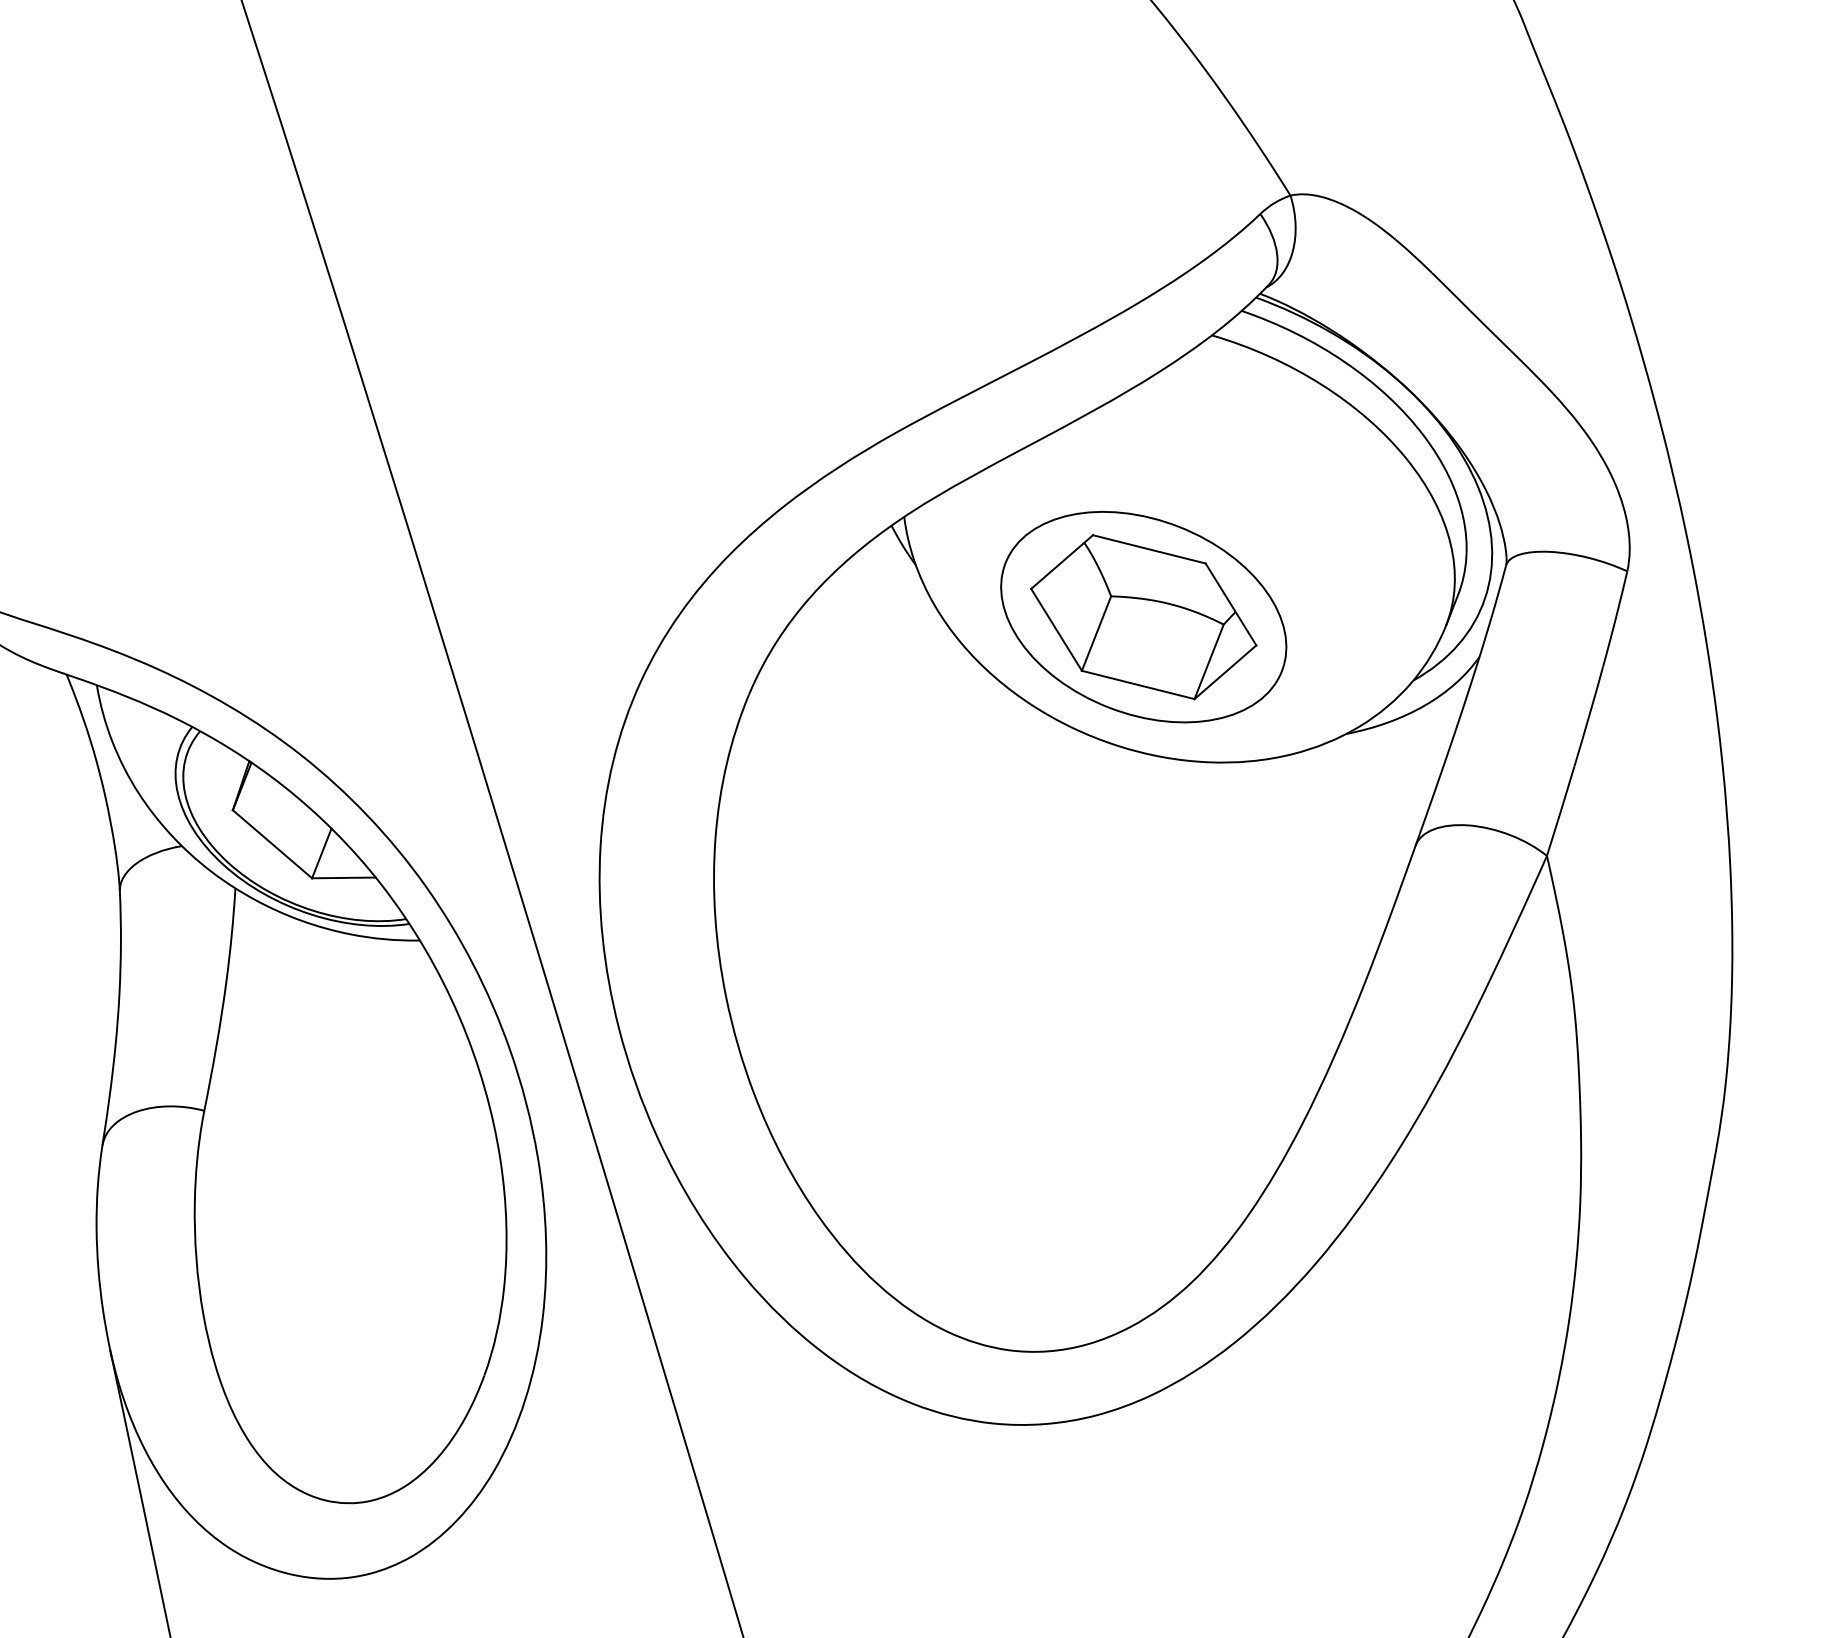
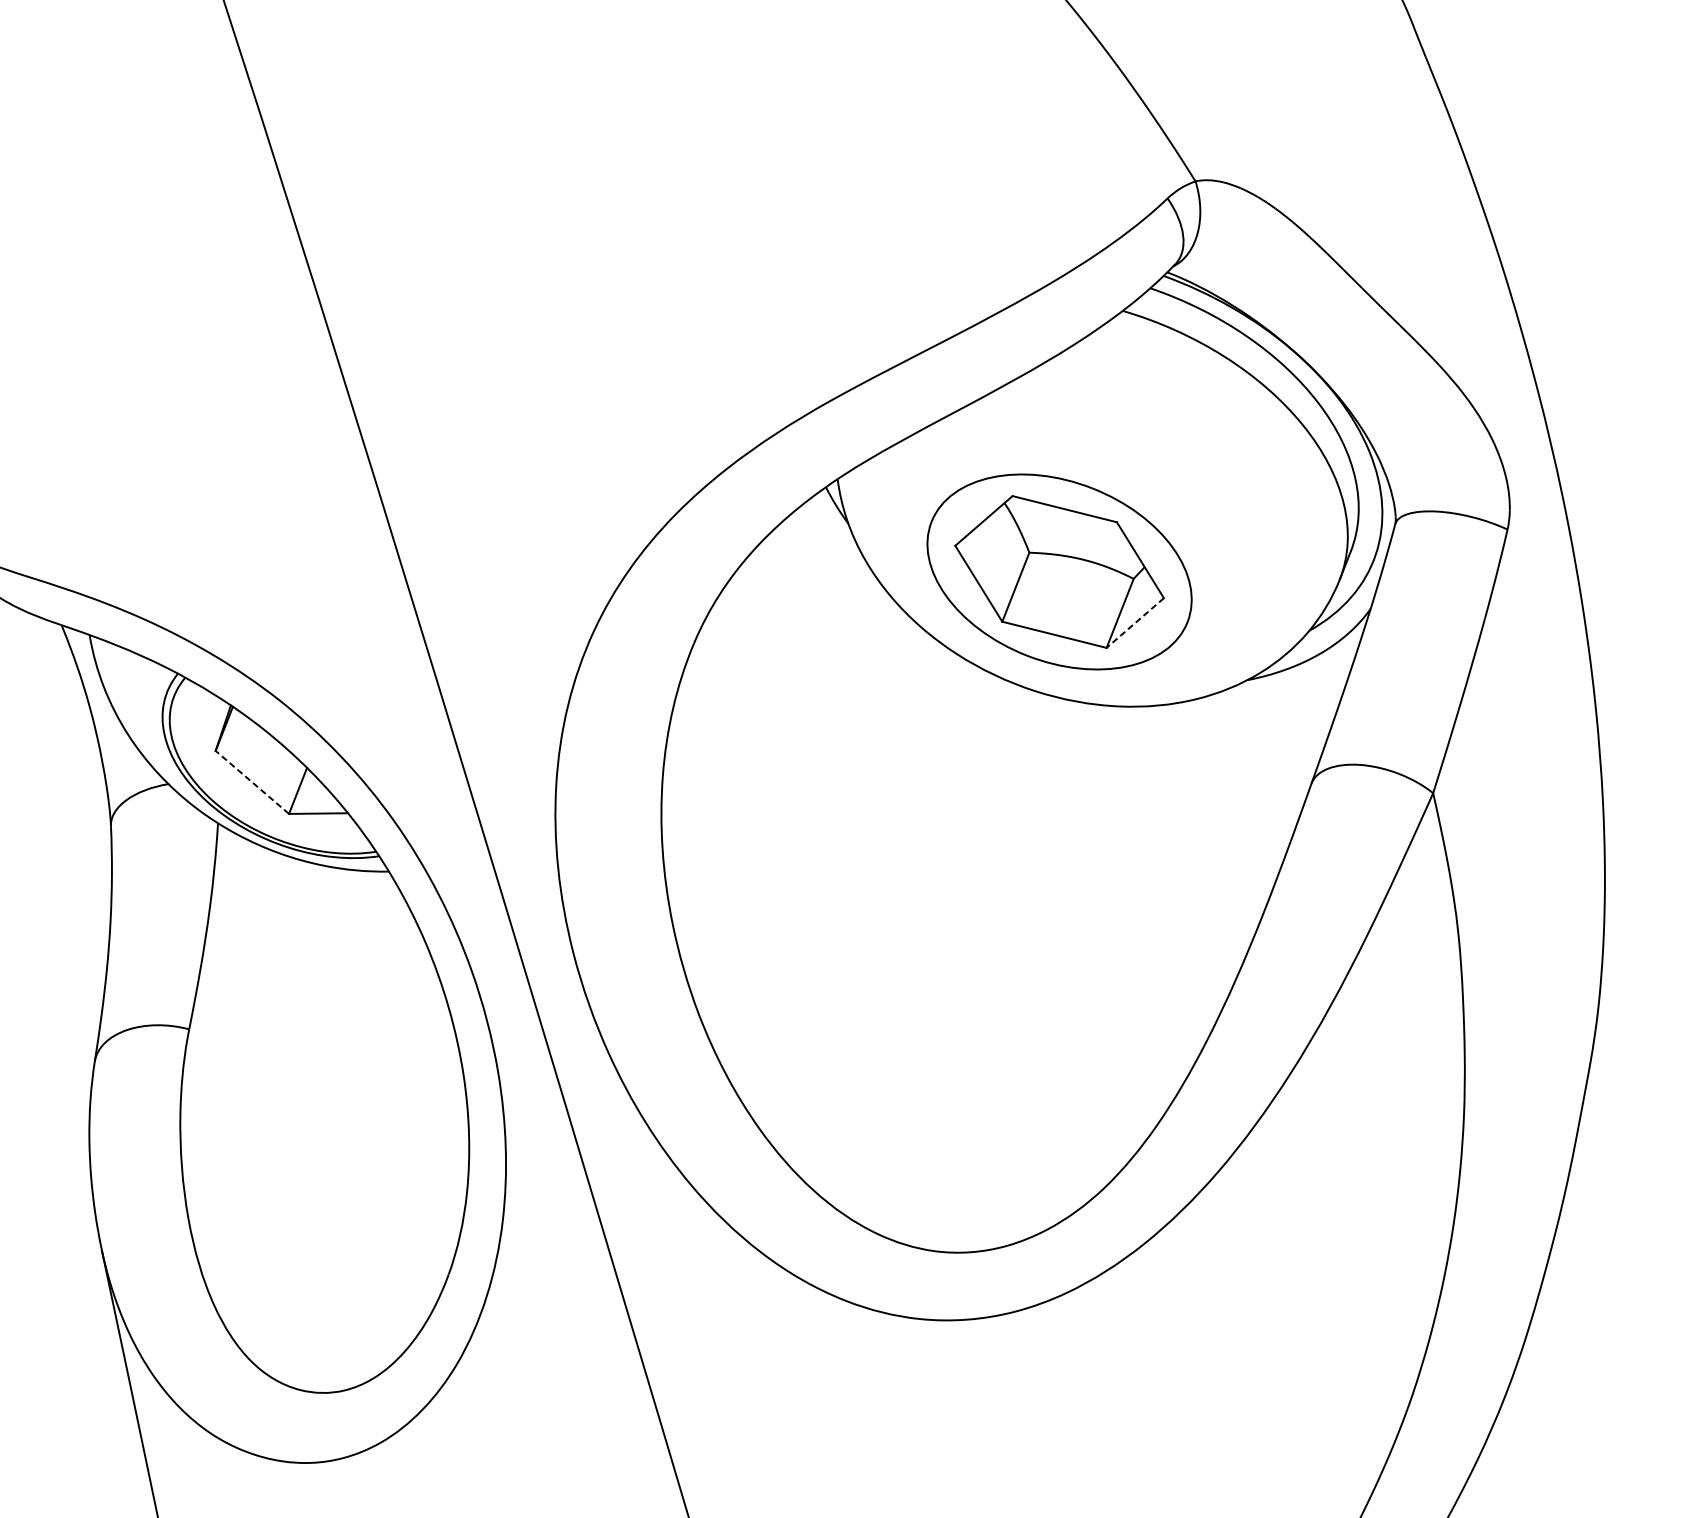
line: (1225, 672) -> (1135, 623), solid -> dashed
line: (272, 843) -> (252, 781), solid -> dashed

